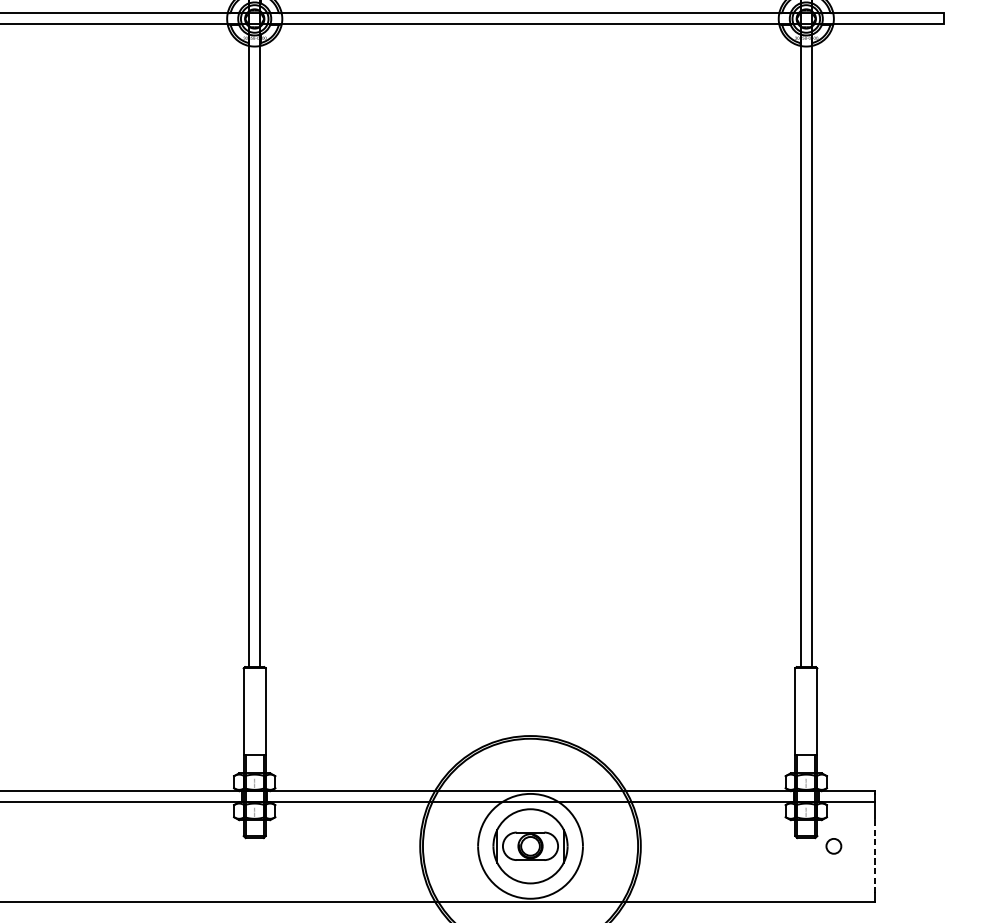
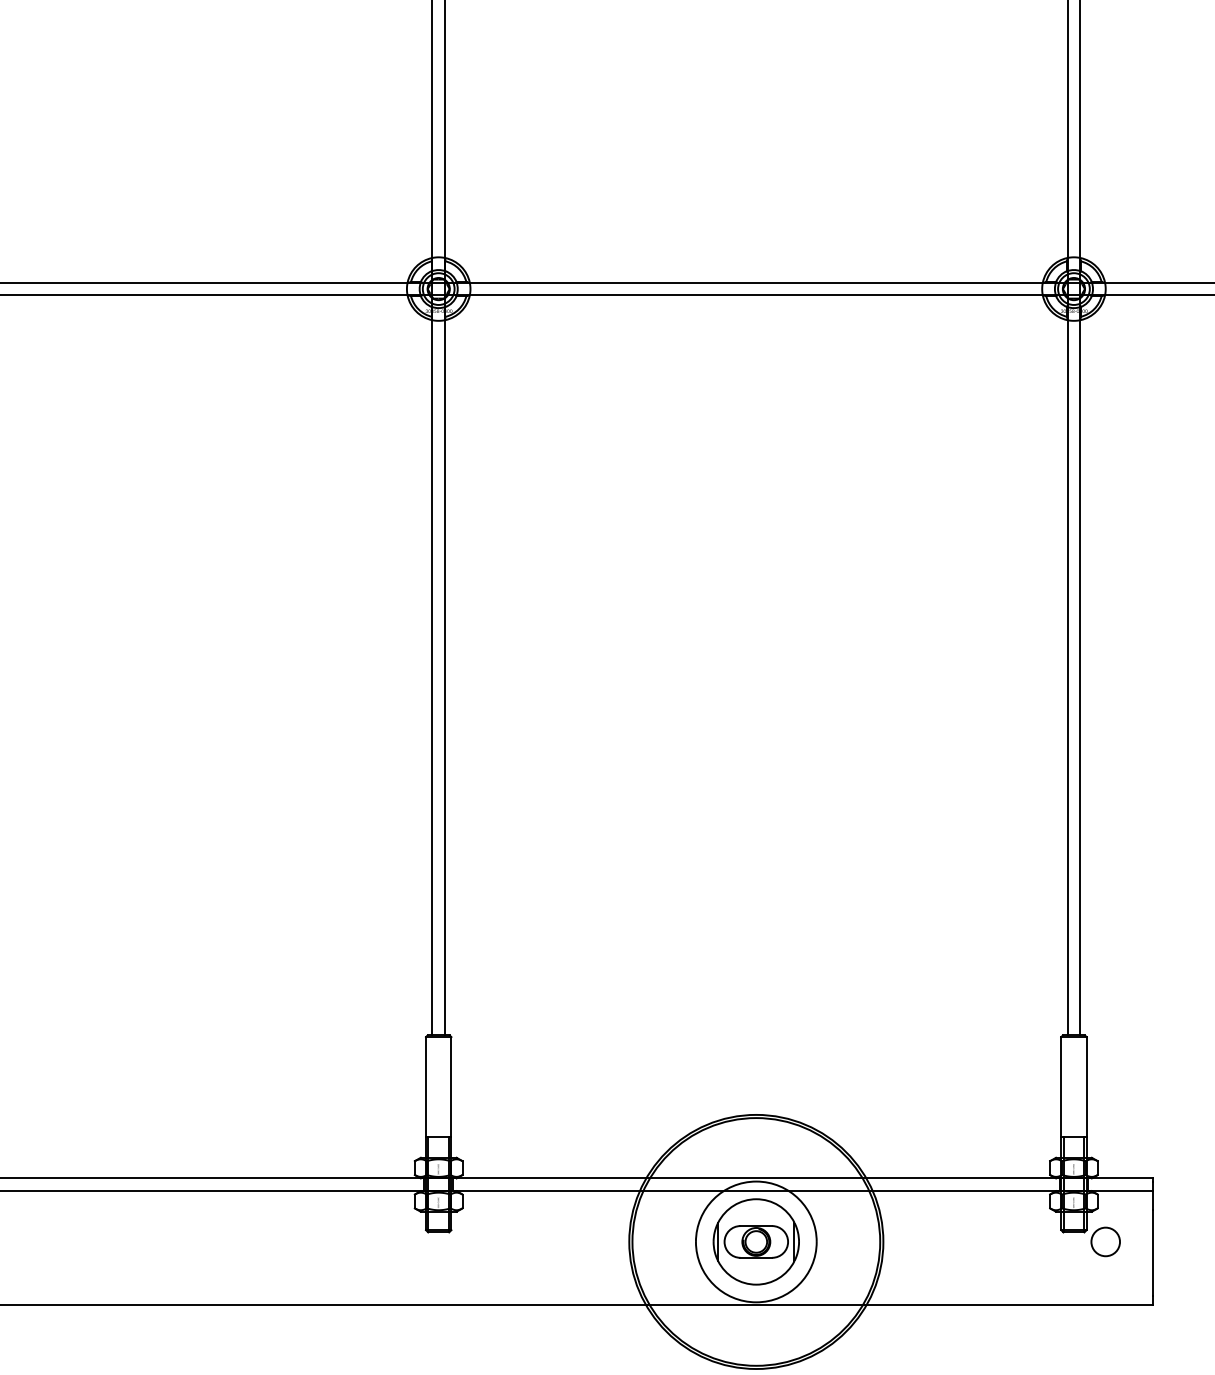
circle: (833, 845) -> (1105, 1241), size x1.67
line: (875, 856) -> (1153, 1253), dashed -> solid

